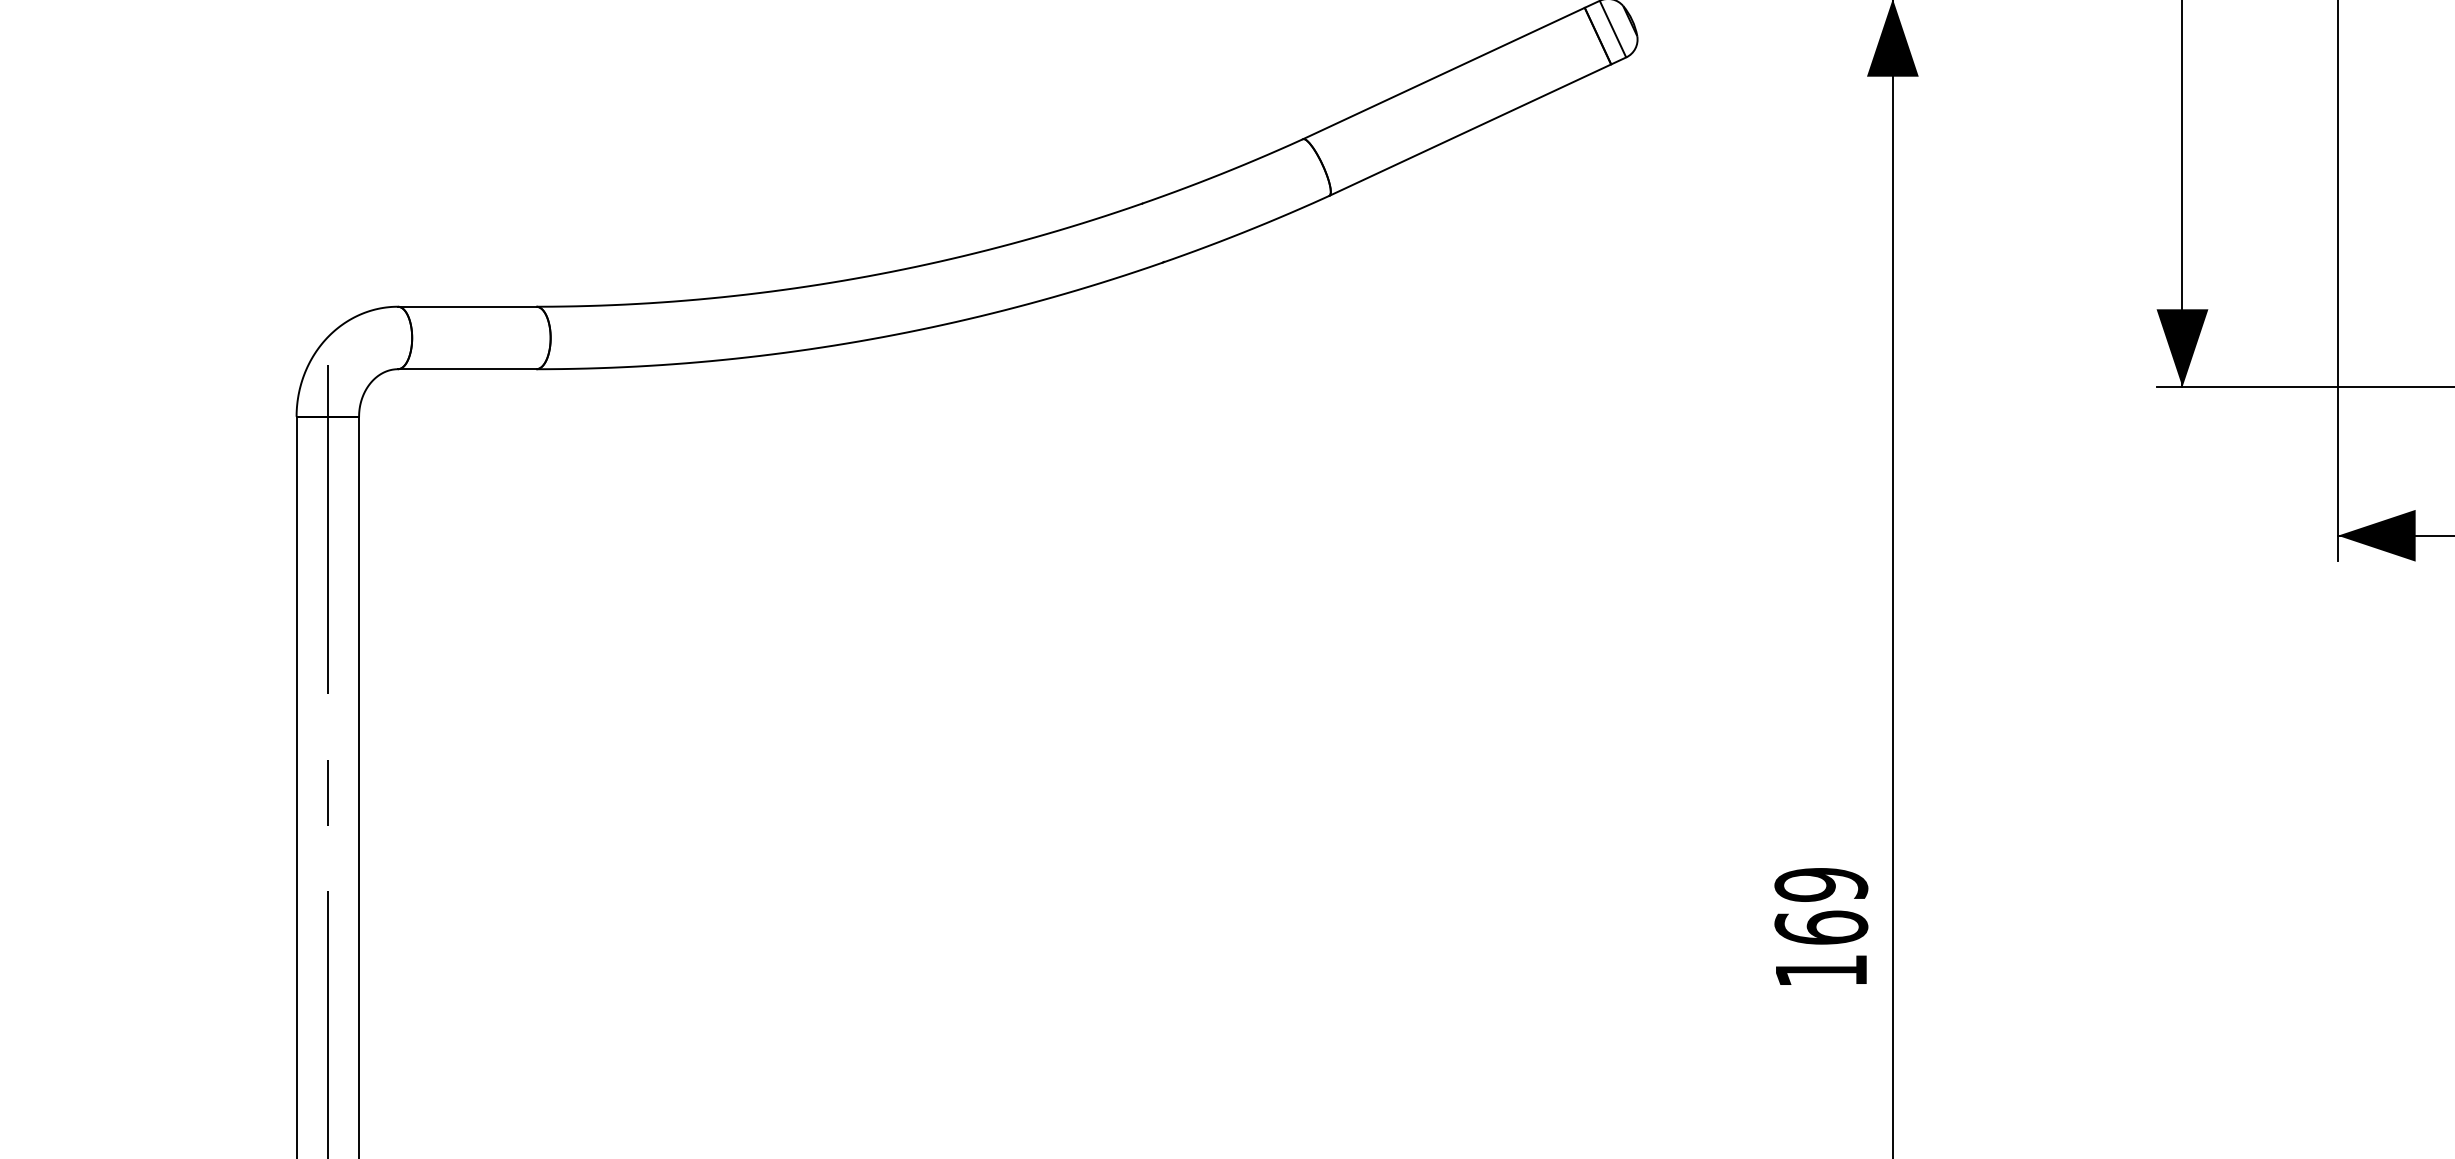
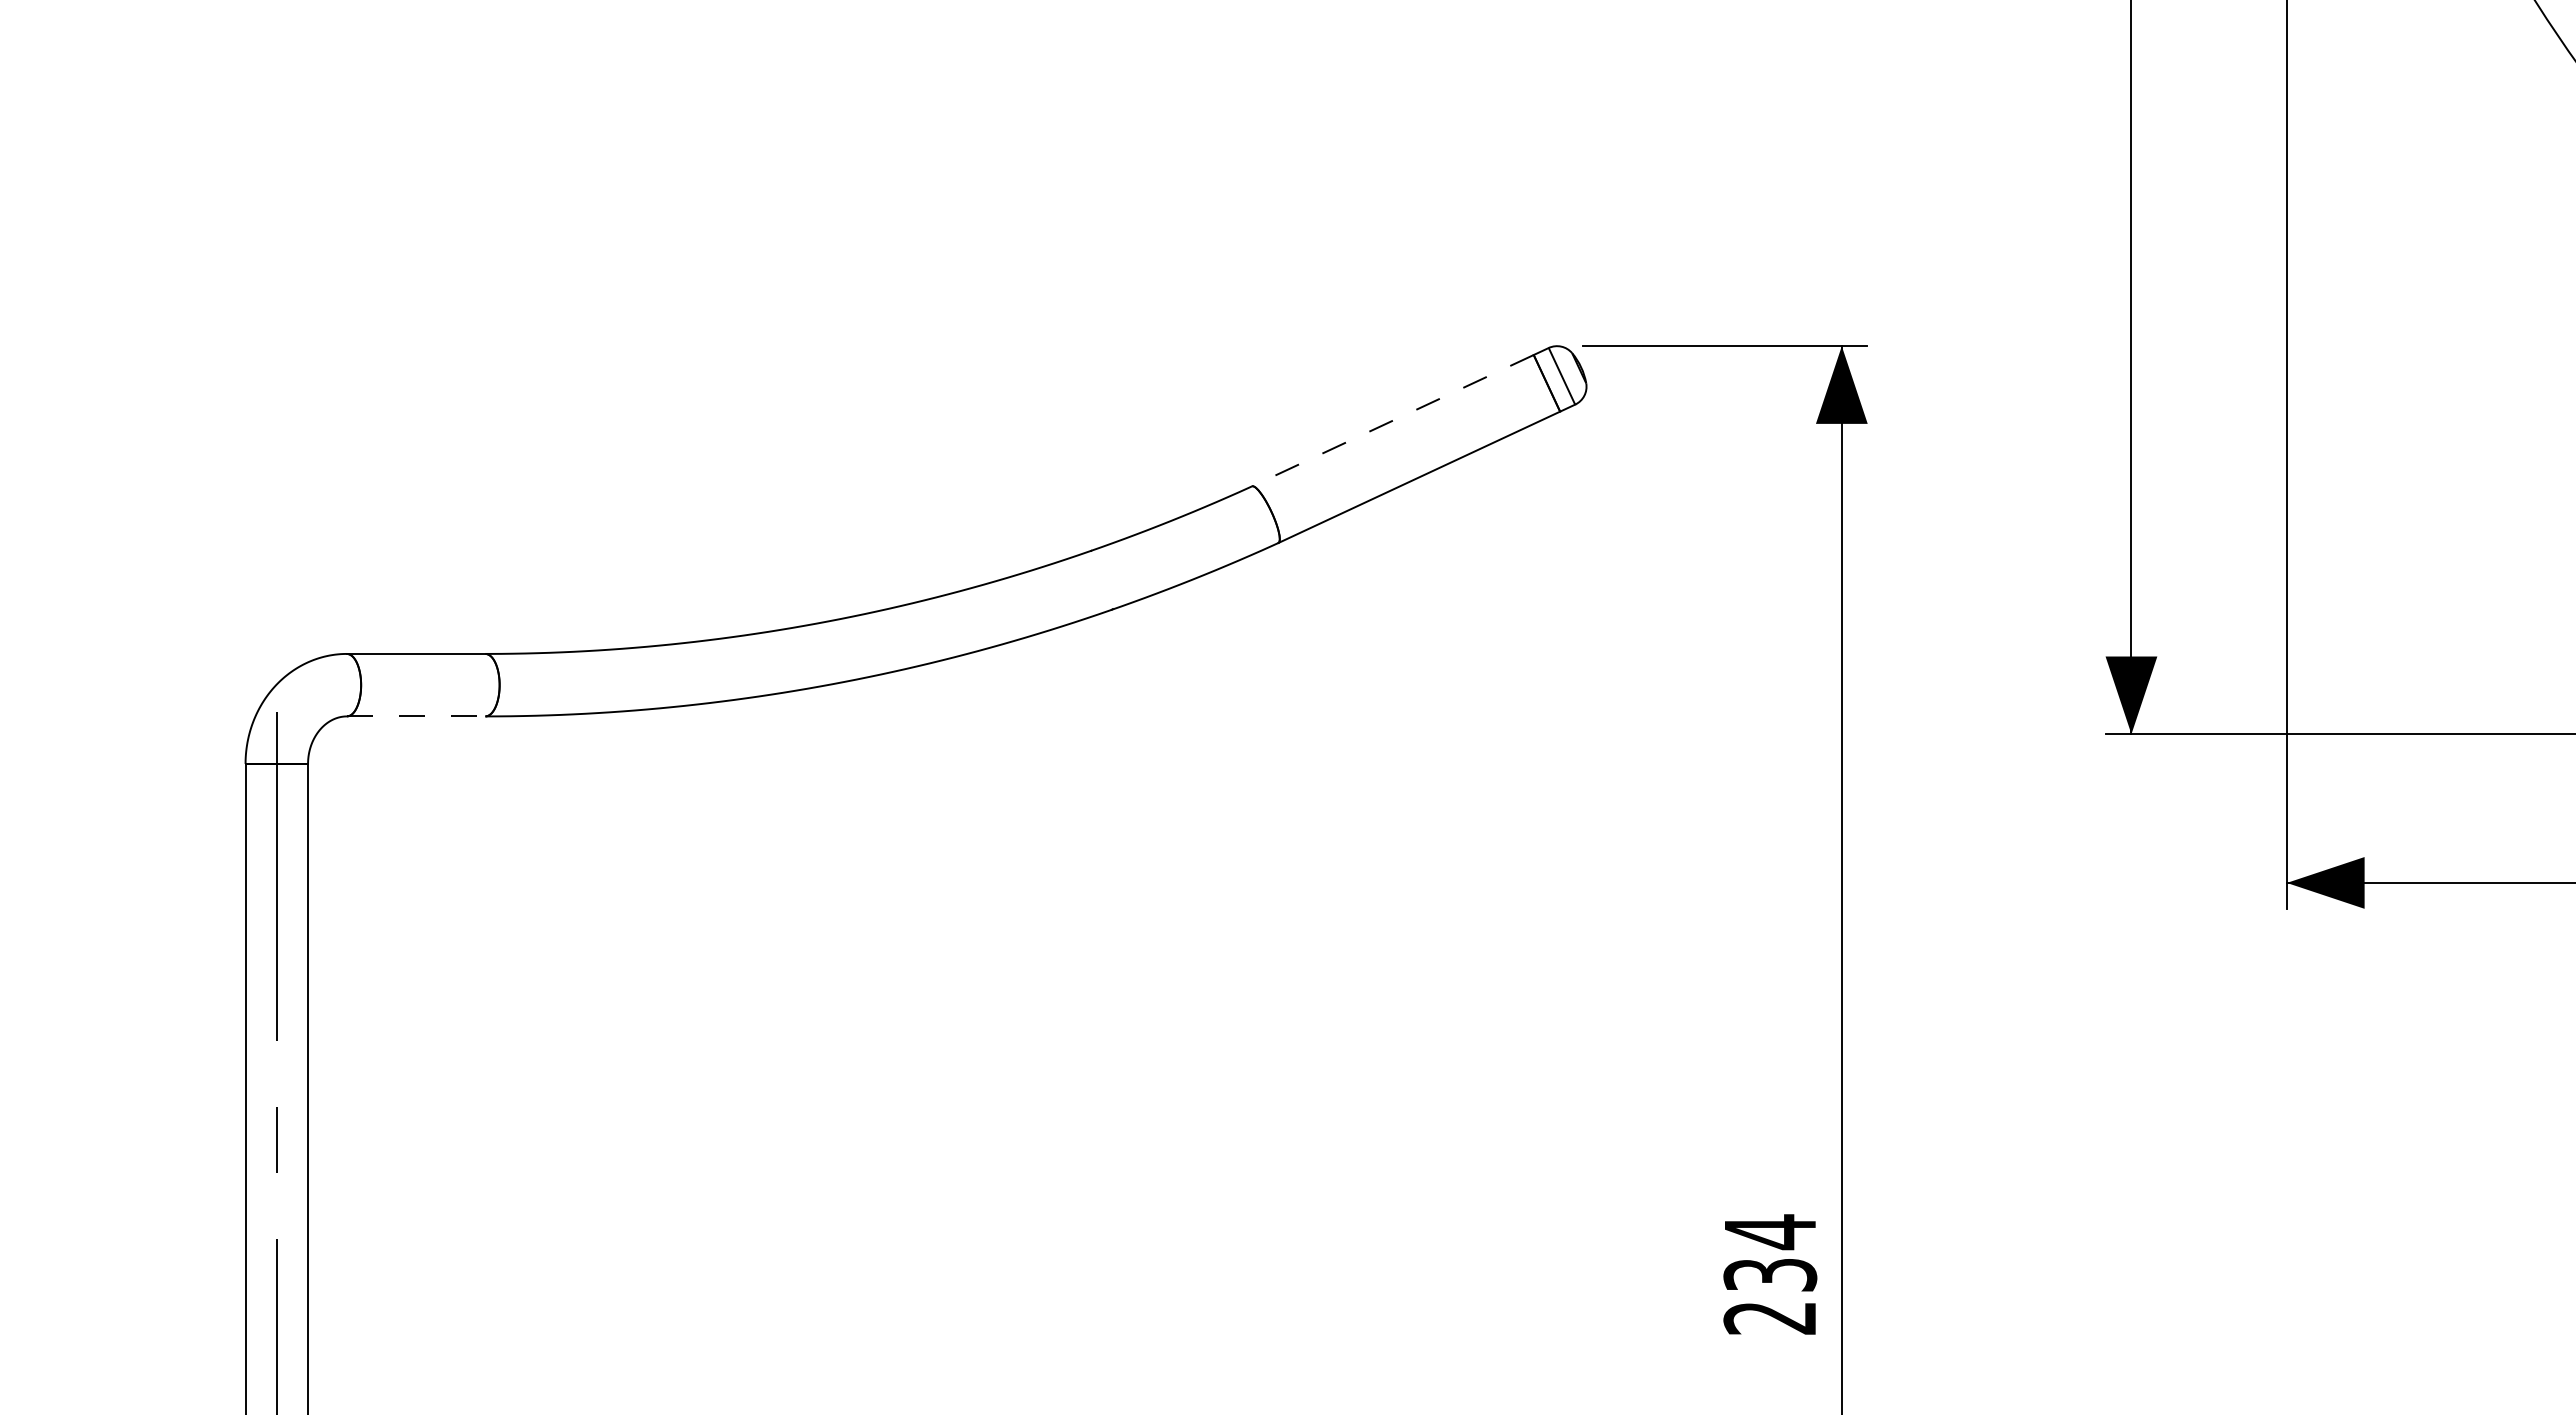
line: (1443, 73) -> (1392, 420), solid -> dashed
line: (467, 369) -> (416, 716), solid -> dashed
text: (1821, 927) -> (1770, 1274), 169 -> 234

